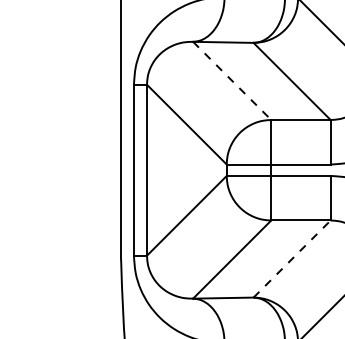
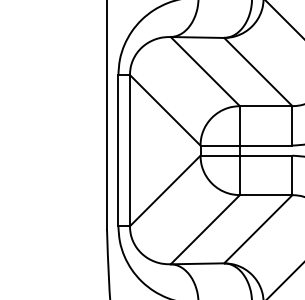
line: (232, 80) -> (205, 71), dashed -> solid
line: (292, 258) -> (258, 228), dashed -> solid

